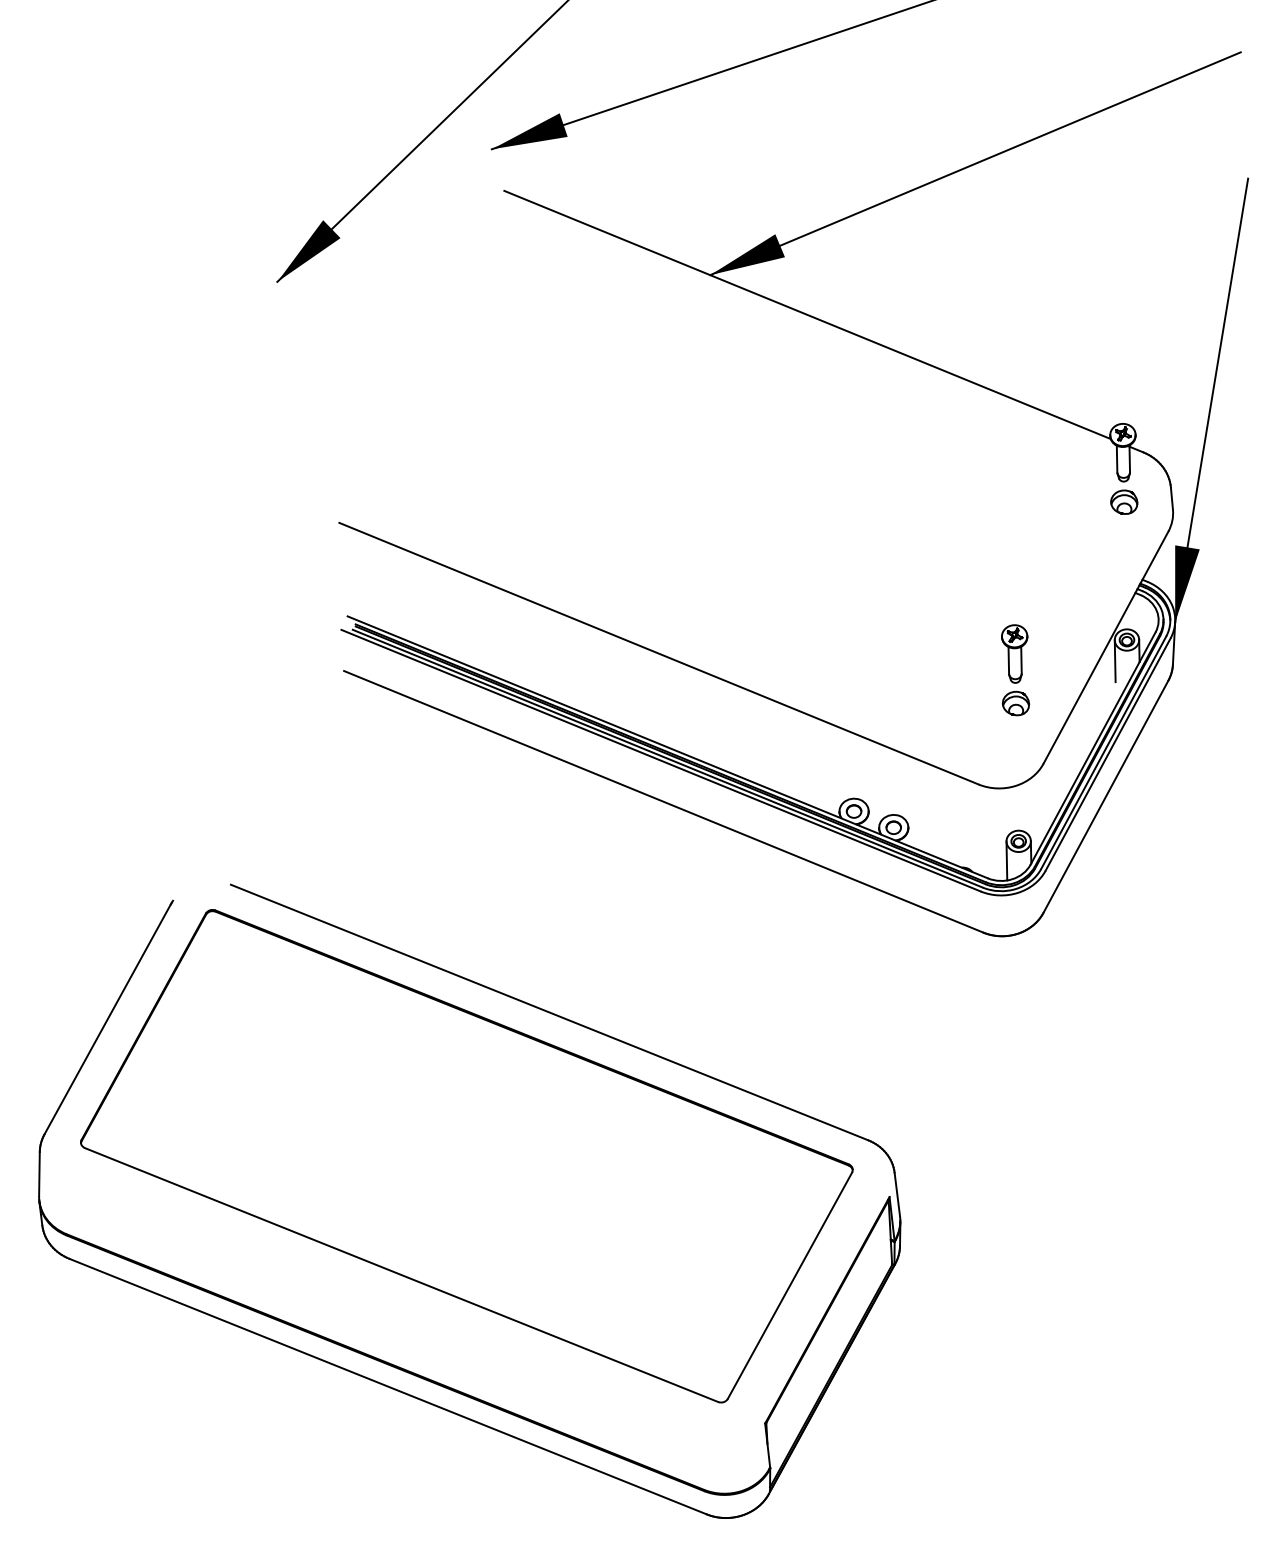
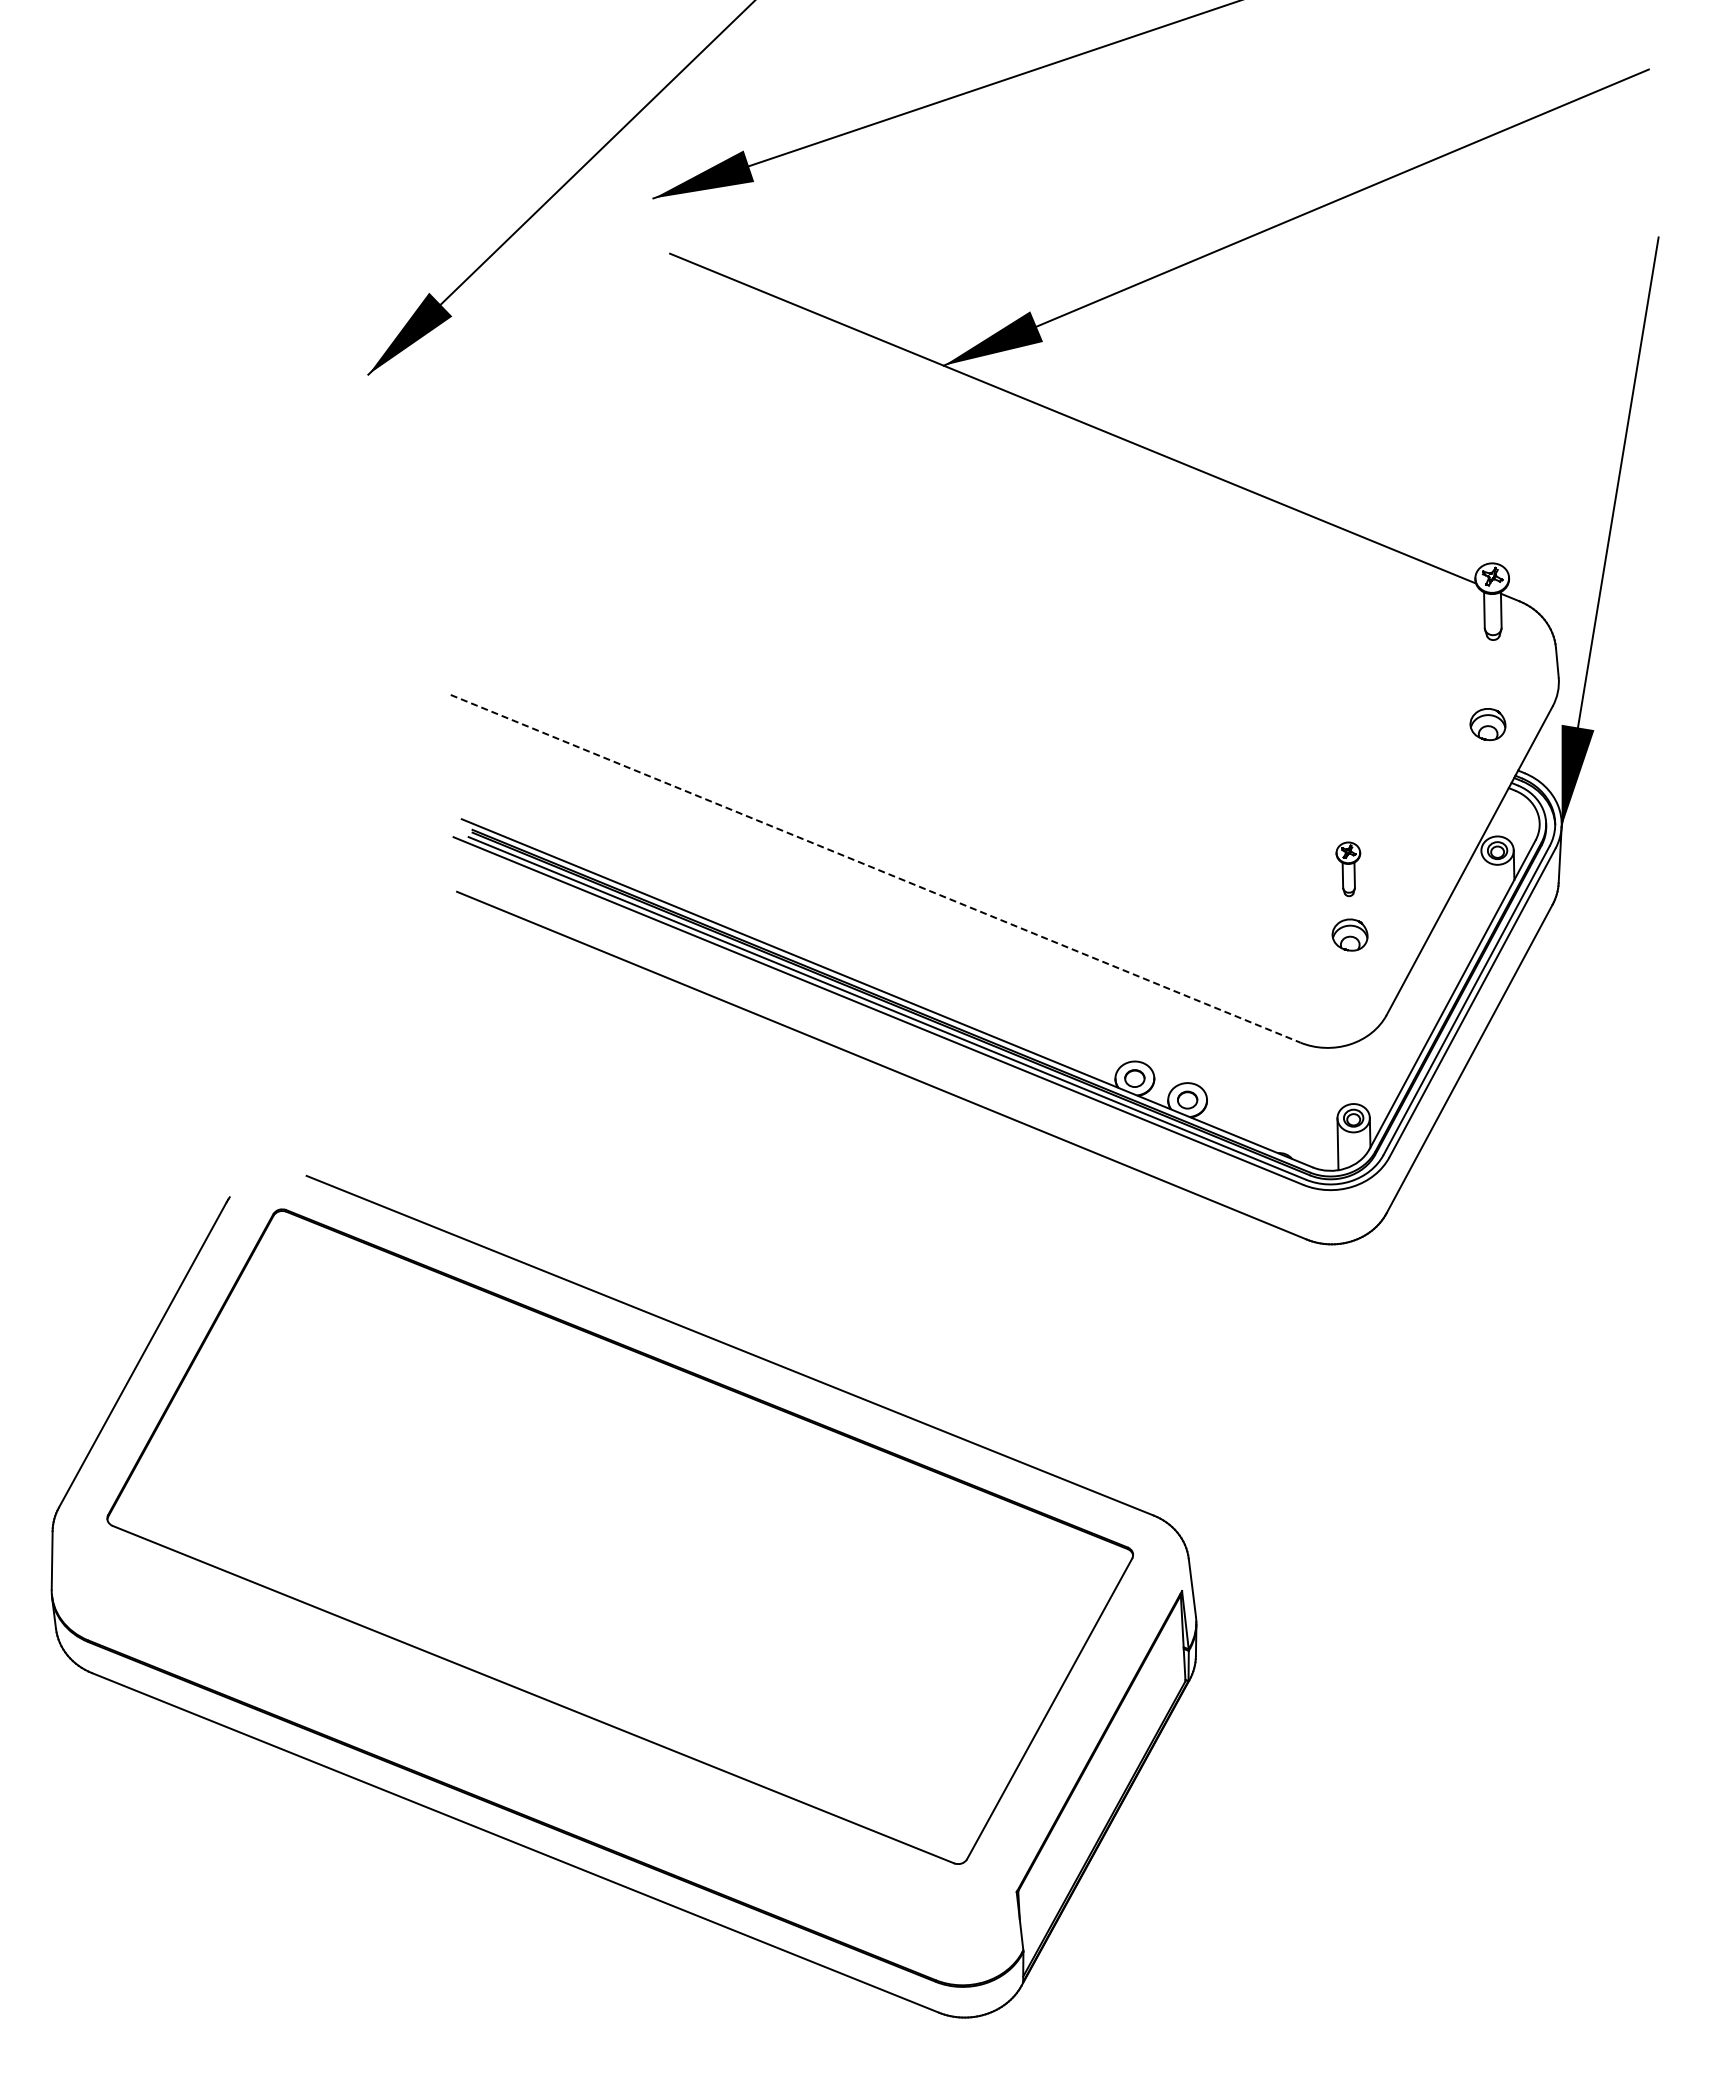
part: (1123, 502) -> (1487, 724), moved
line: (658, 653) -> (875, 868), solid -> dashed
part: (1014, 654) -> (1348, 869), size x0.7
line: (1114, 660) -> (1481, 878), removed

